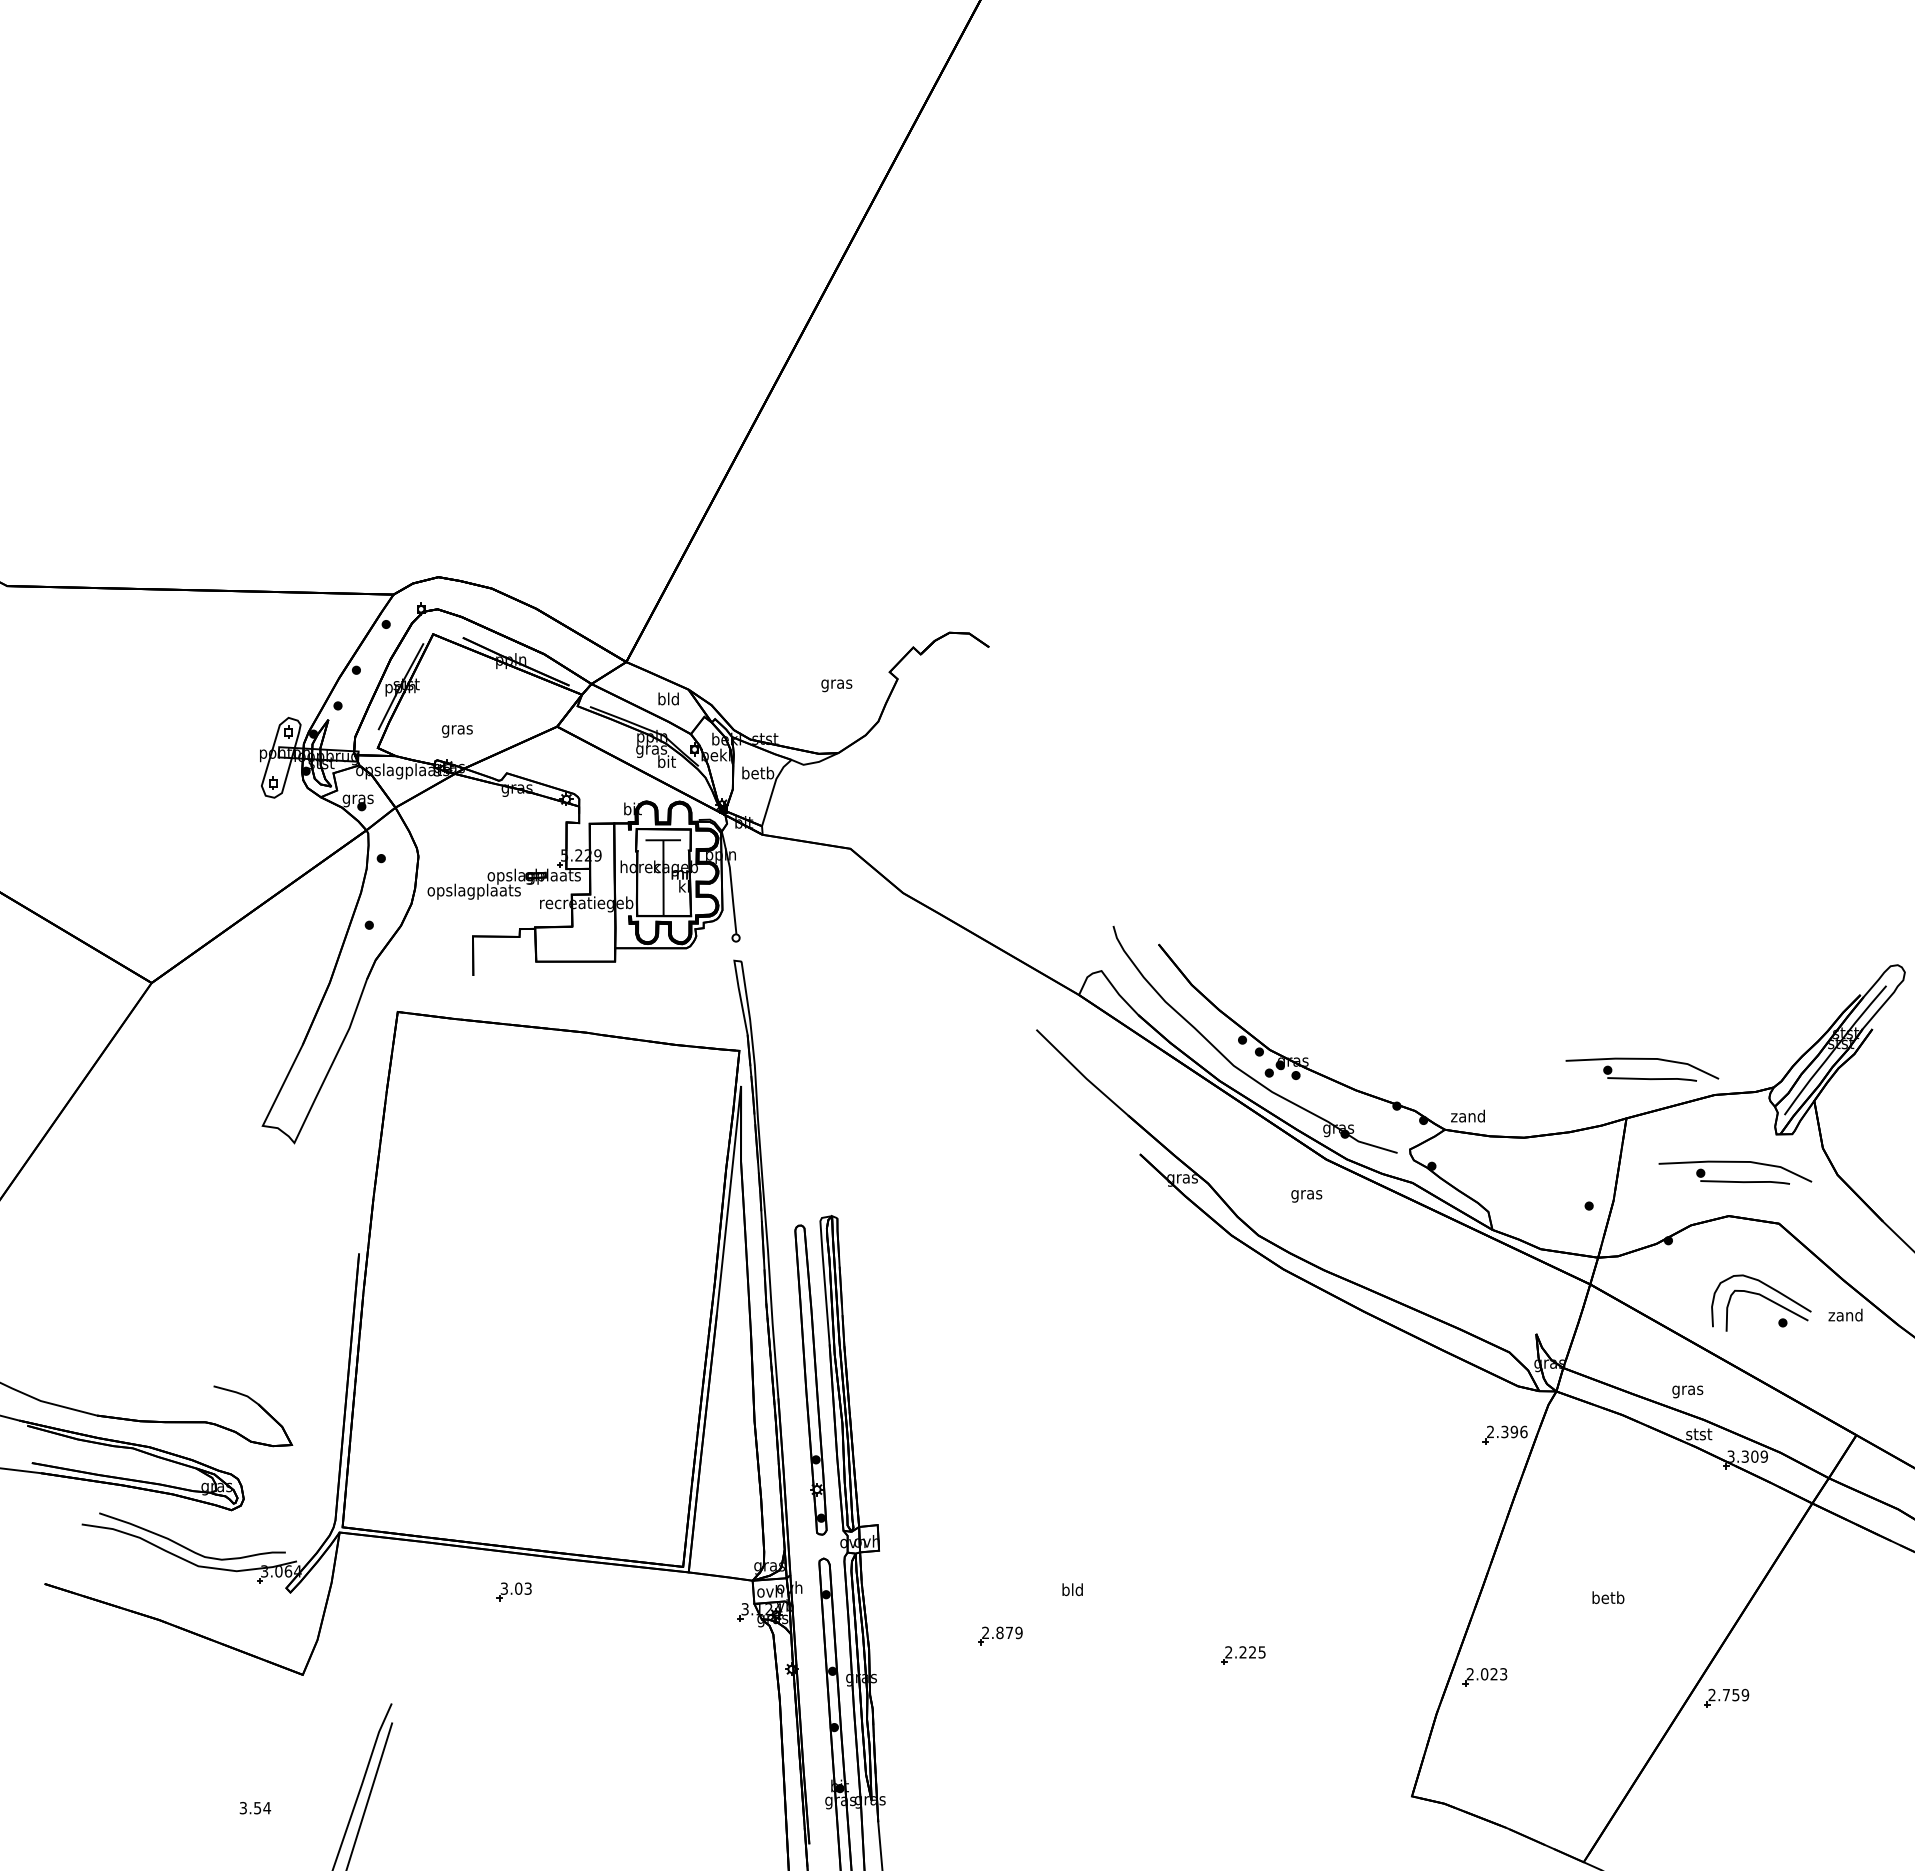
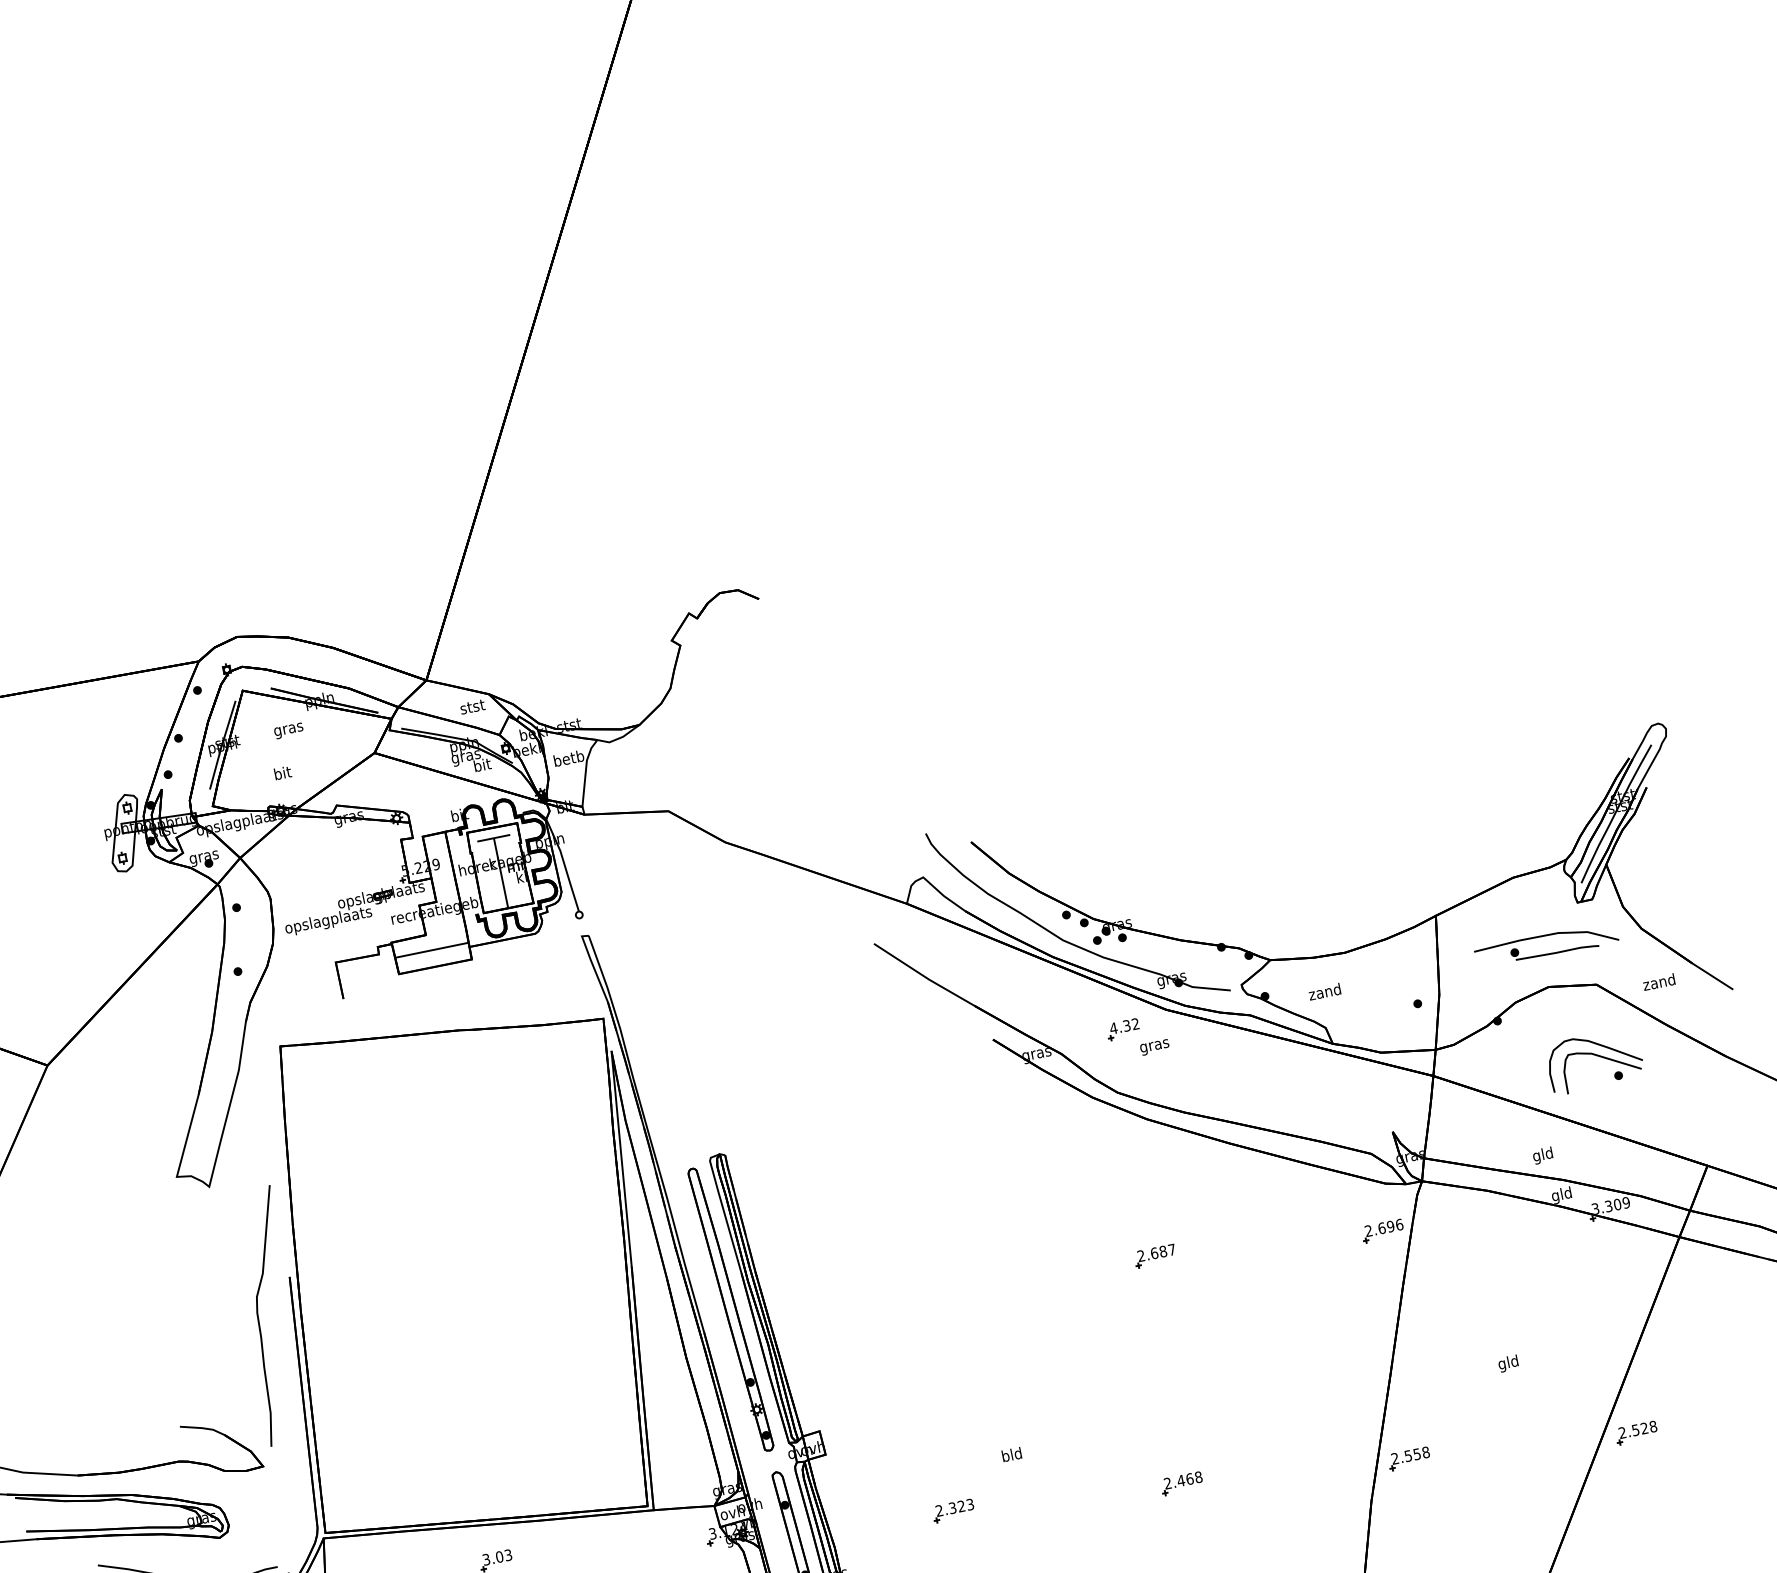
text: (836, 685) -> (288, 730), moved
text: (668, 698) -> (472, 706), bld -> stst
text: (456, 729) -> (282, 774), gras -> bit
line: (575, 943) -> (431, 950), added
part: (1642, 1078) -> (1443, 875), removed
text: (1467, 1115) -> (1324, 991), moved
part: (1277, 1170) -> (1123, 1029), added
curve: (318, 1289) -> (258, 1317), added
text: (1845, 1314) -> (1658, 981), moved
text: (1687, 1390) -> (1543, 1155), gras -> gld
part: (1263, 1413) -> (1155, 1256), added
text: (1504, 1431) -> (1381, 1227), 2.396 -> 2.696
text: (1699, 1435) -> (1562, 1195), stst -> gld
text: (1608, 1599) -> (1508, 1363), betb -> gld
text: (1009, 1632) -> (961, 1505), 2.879 -> 2.323
text: (1252, 1652) -> (1189, 1479), 2.225 -> 2.468
text: (1494, 1674) -> (1417, 1454), 2.023 -> 2.558
text: (1735, 1694) -> (1644, 1427), 2.759 -> 2.528

